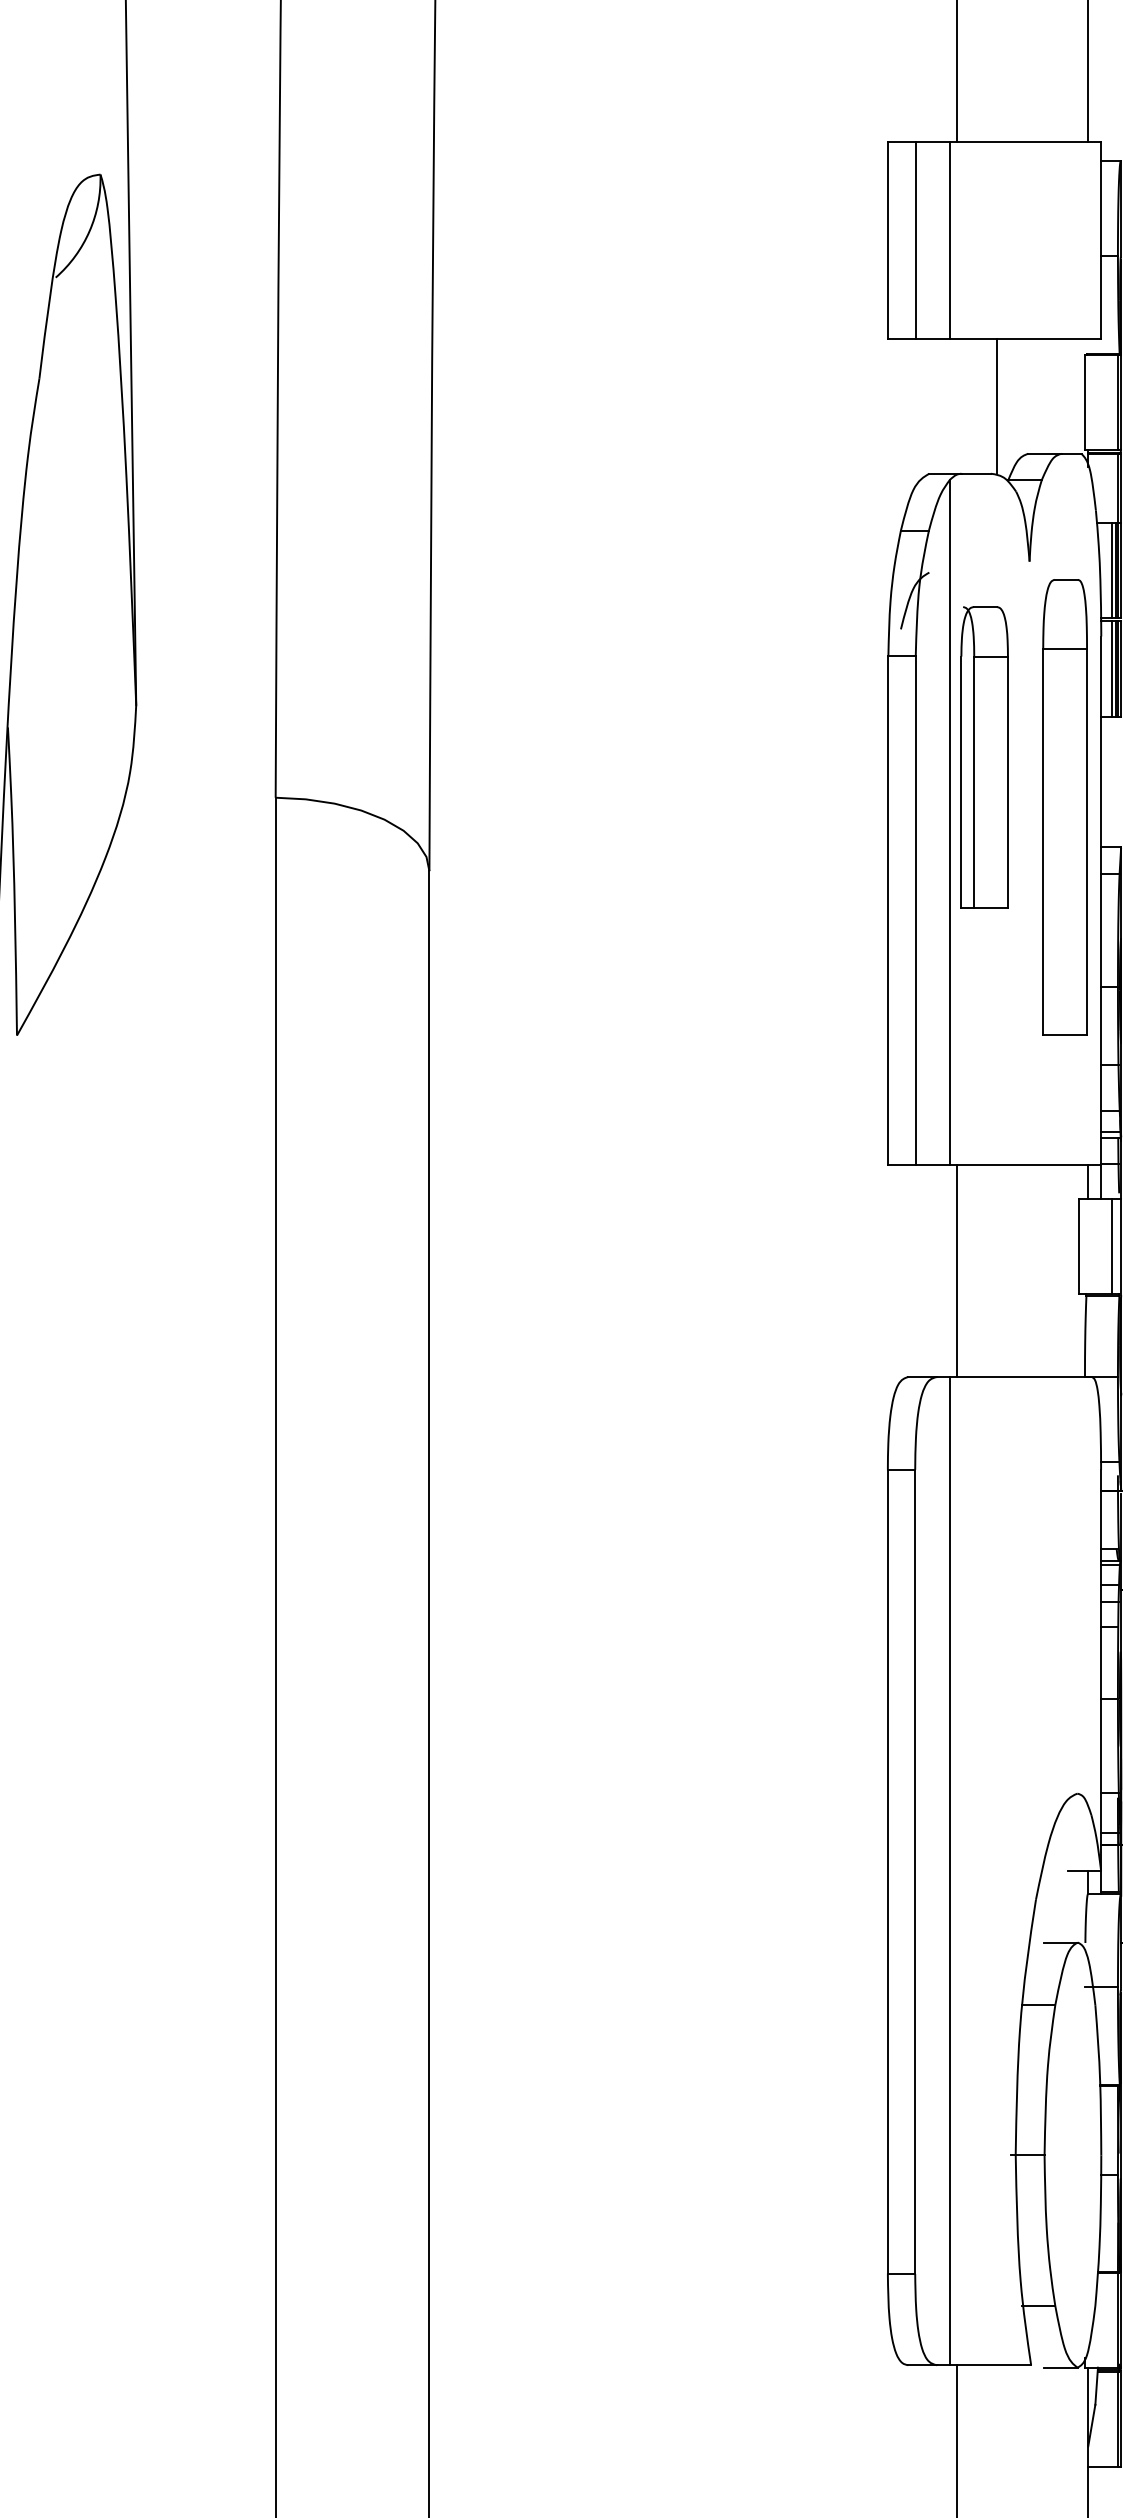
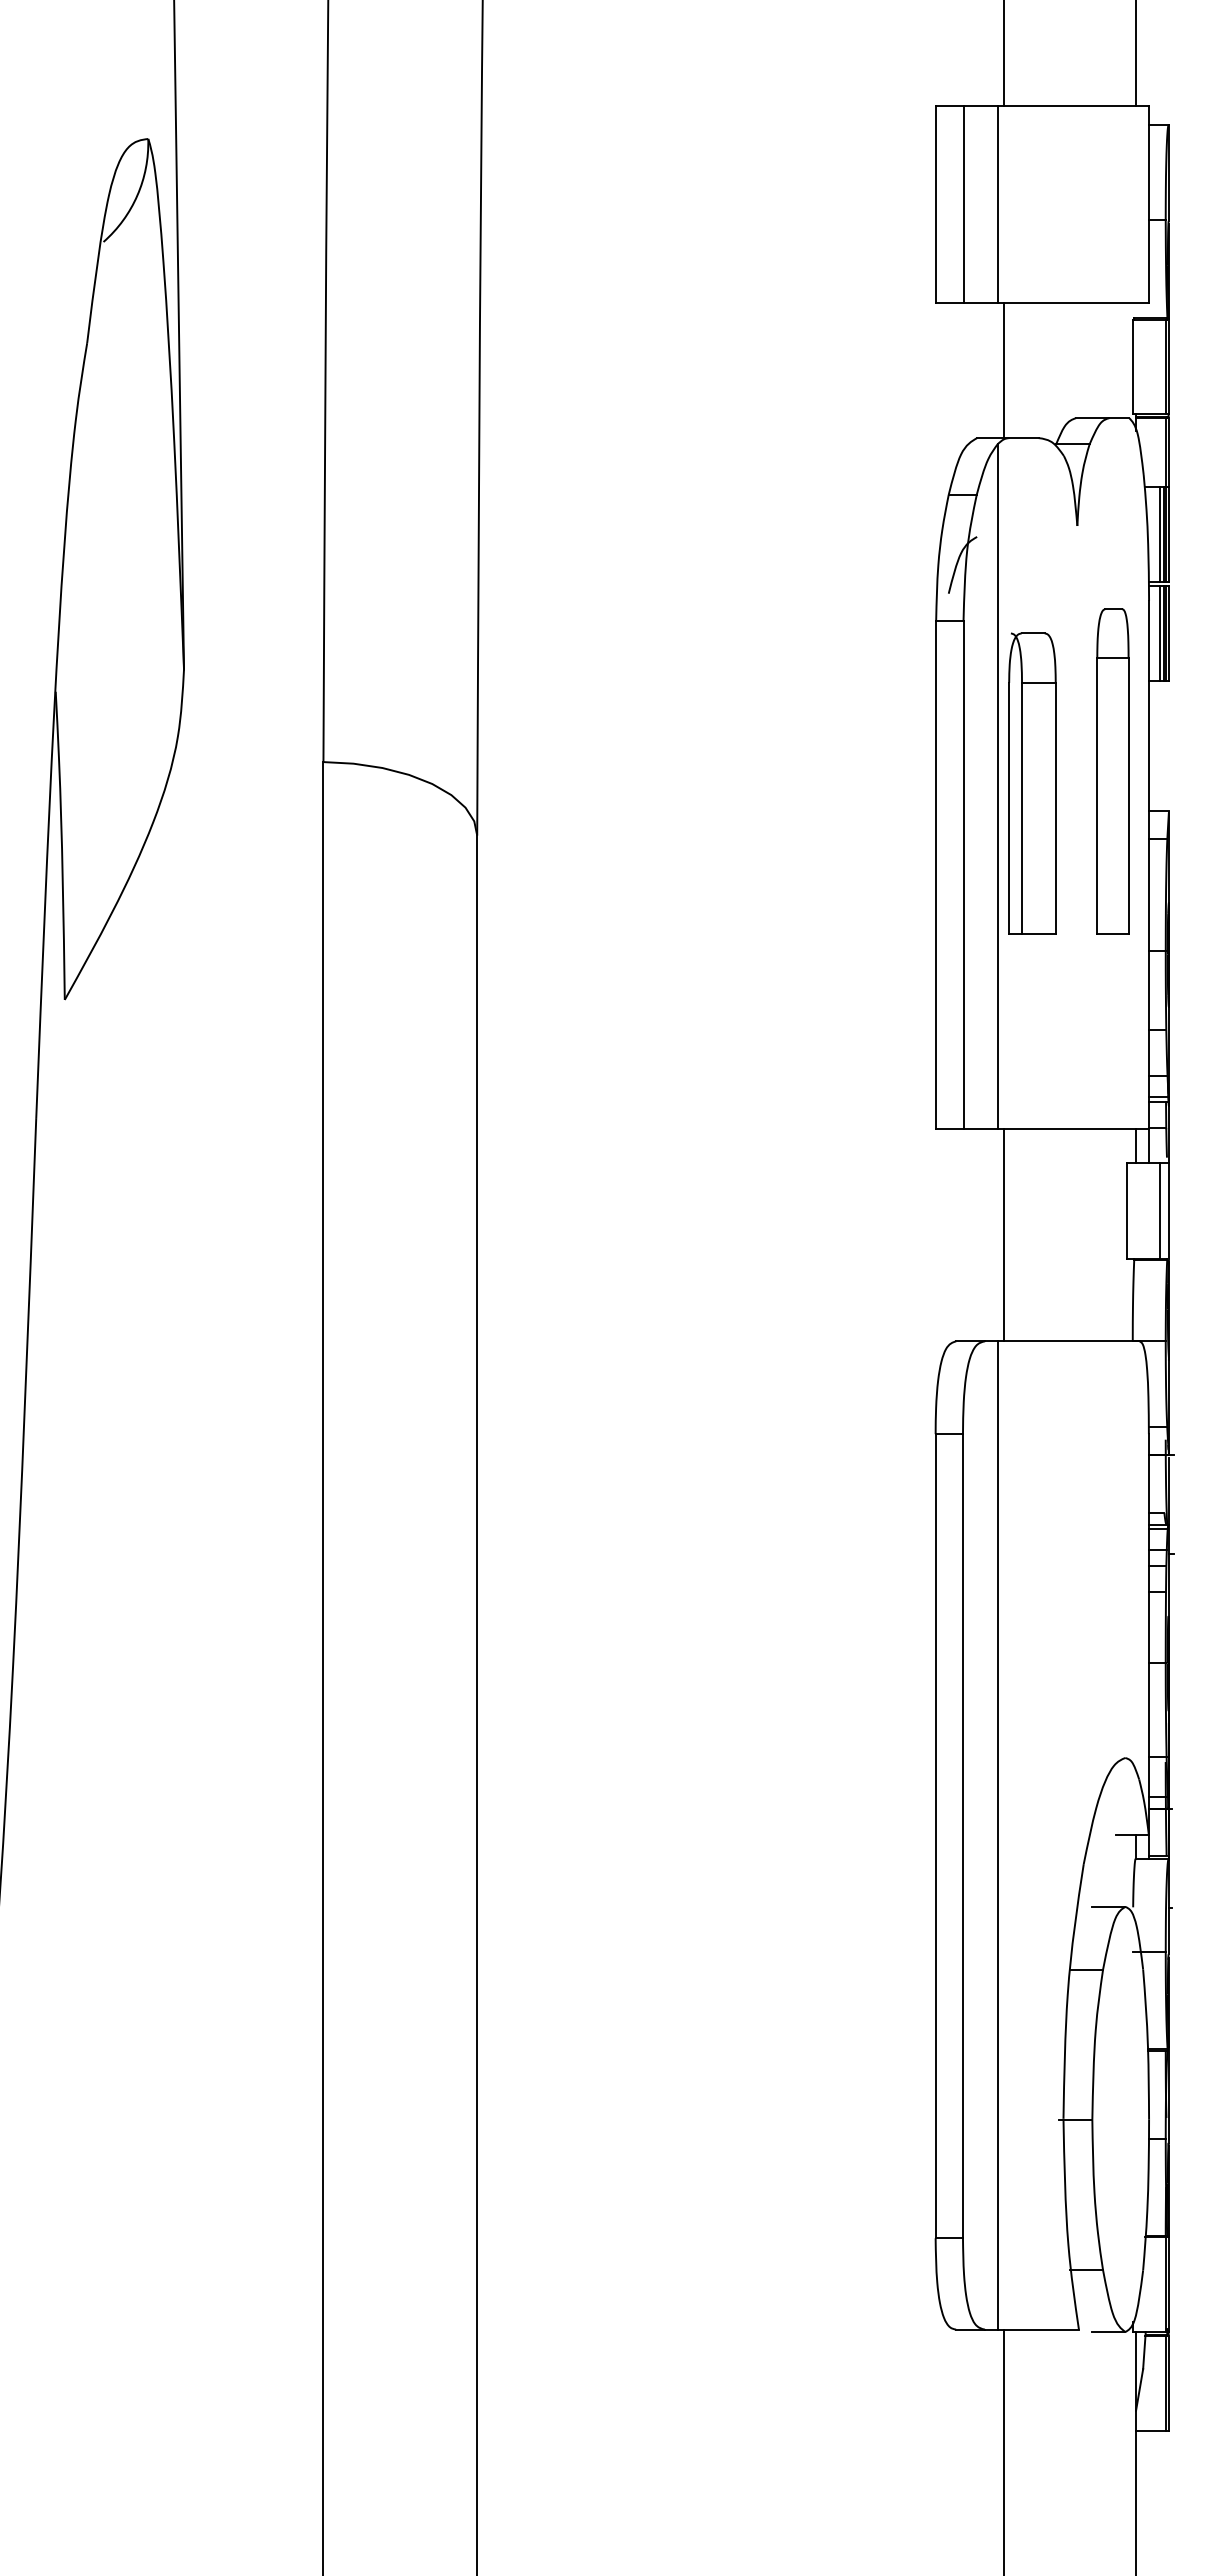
line: (996, 406) -> (1004, 370), moved
part: (984, 757) -> (1032, 783), moved
part: (1064, 807) -> (1112, 771), size x0.71

